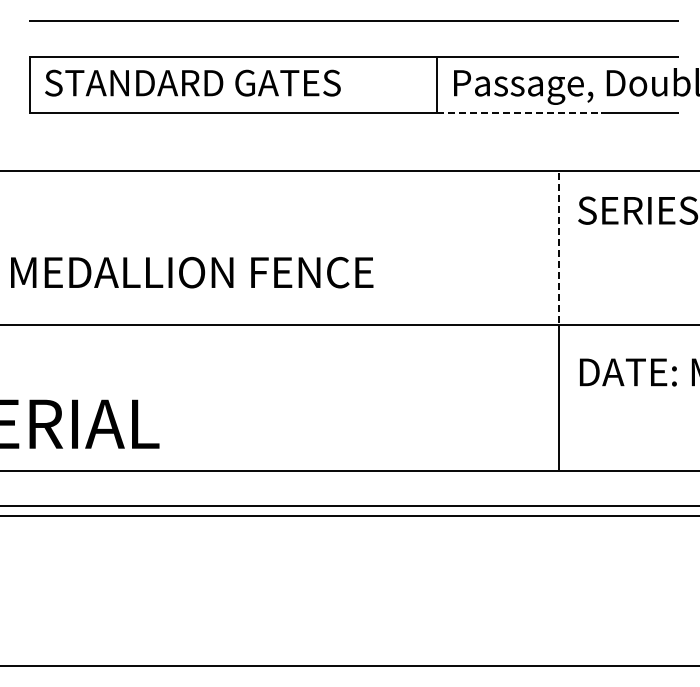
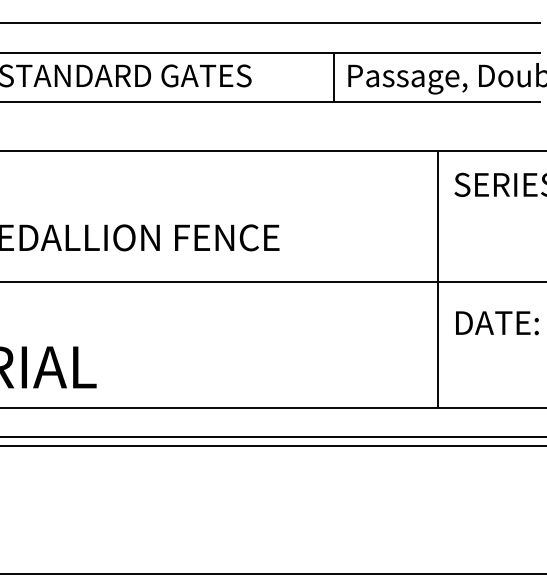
line: (519, 113) -> (404, 101), dashed -> solid
line: (558, 247) -> (437, 216), dashed -> solid

